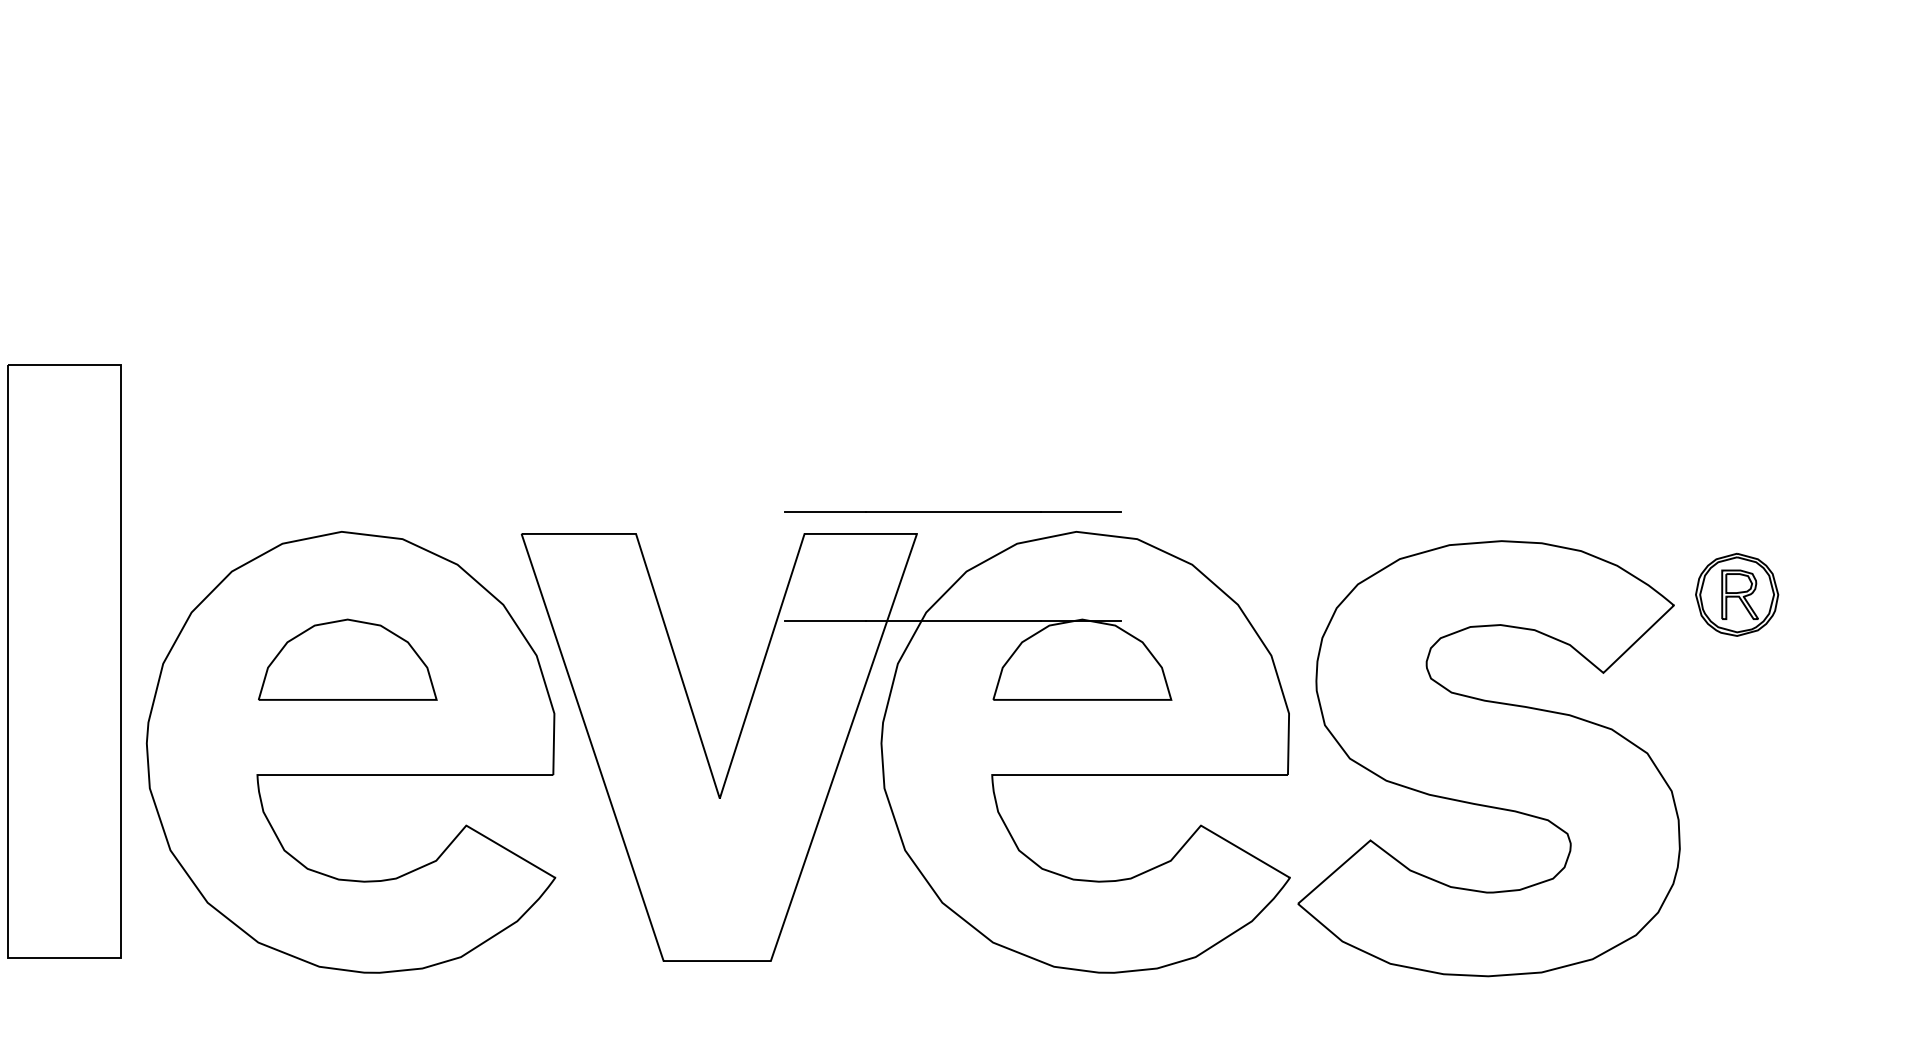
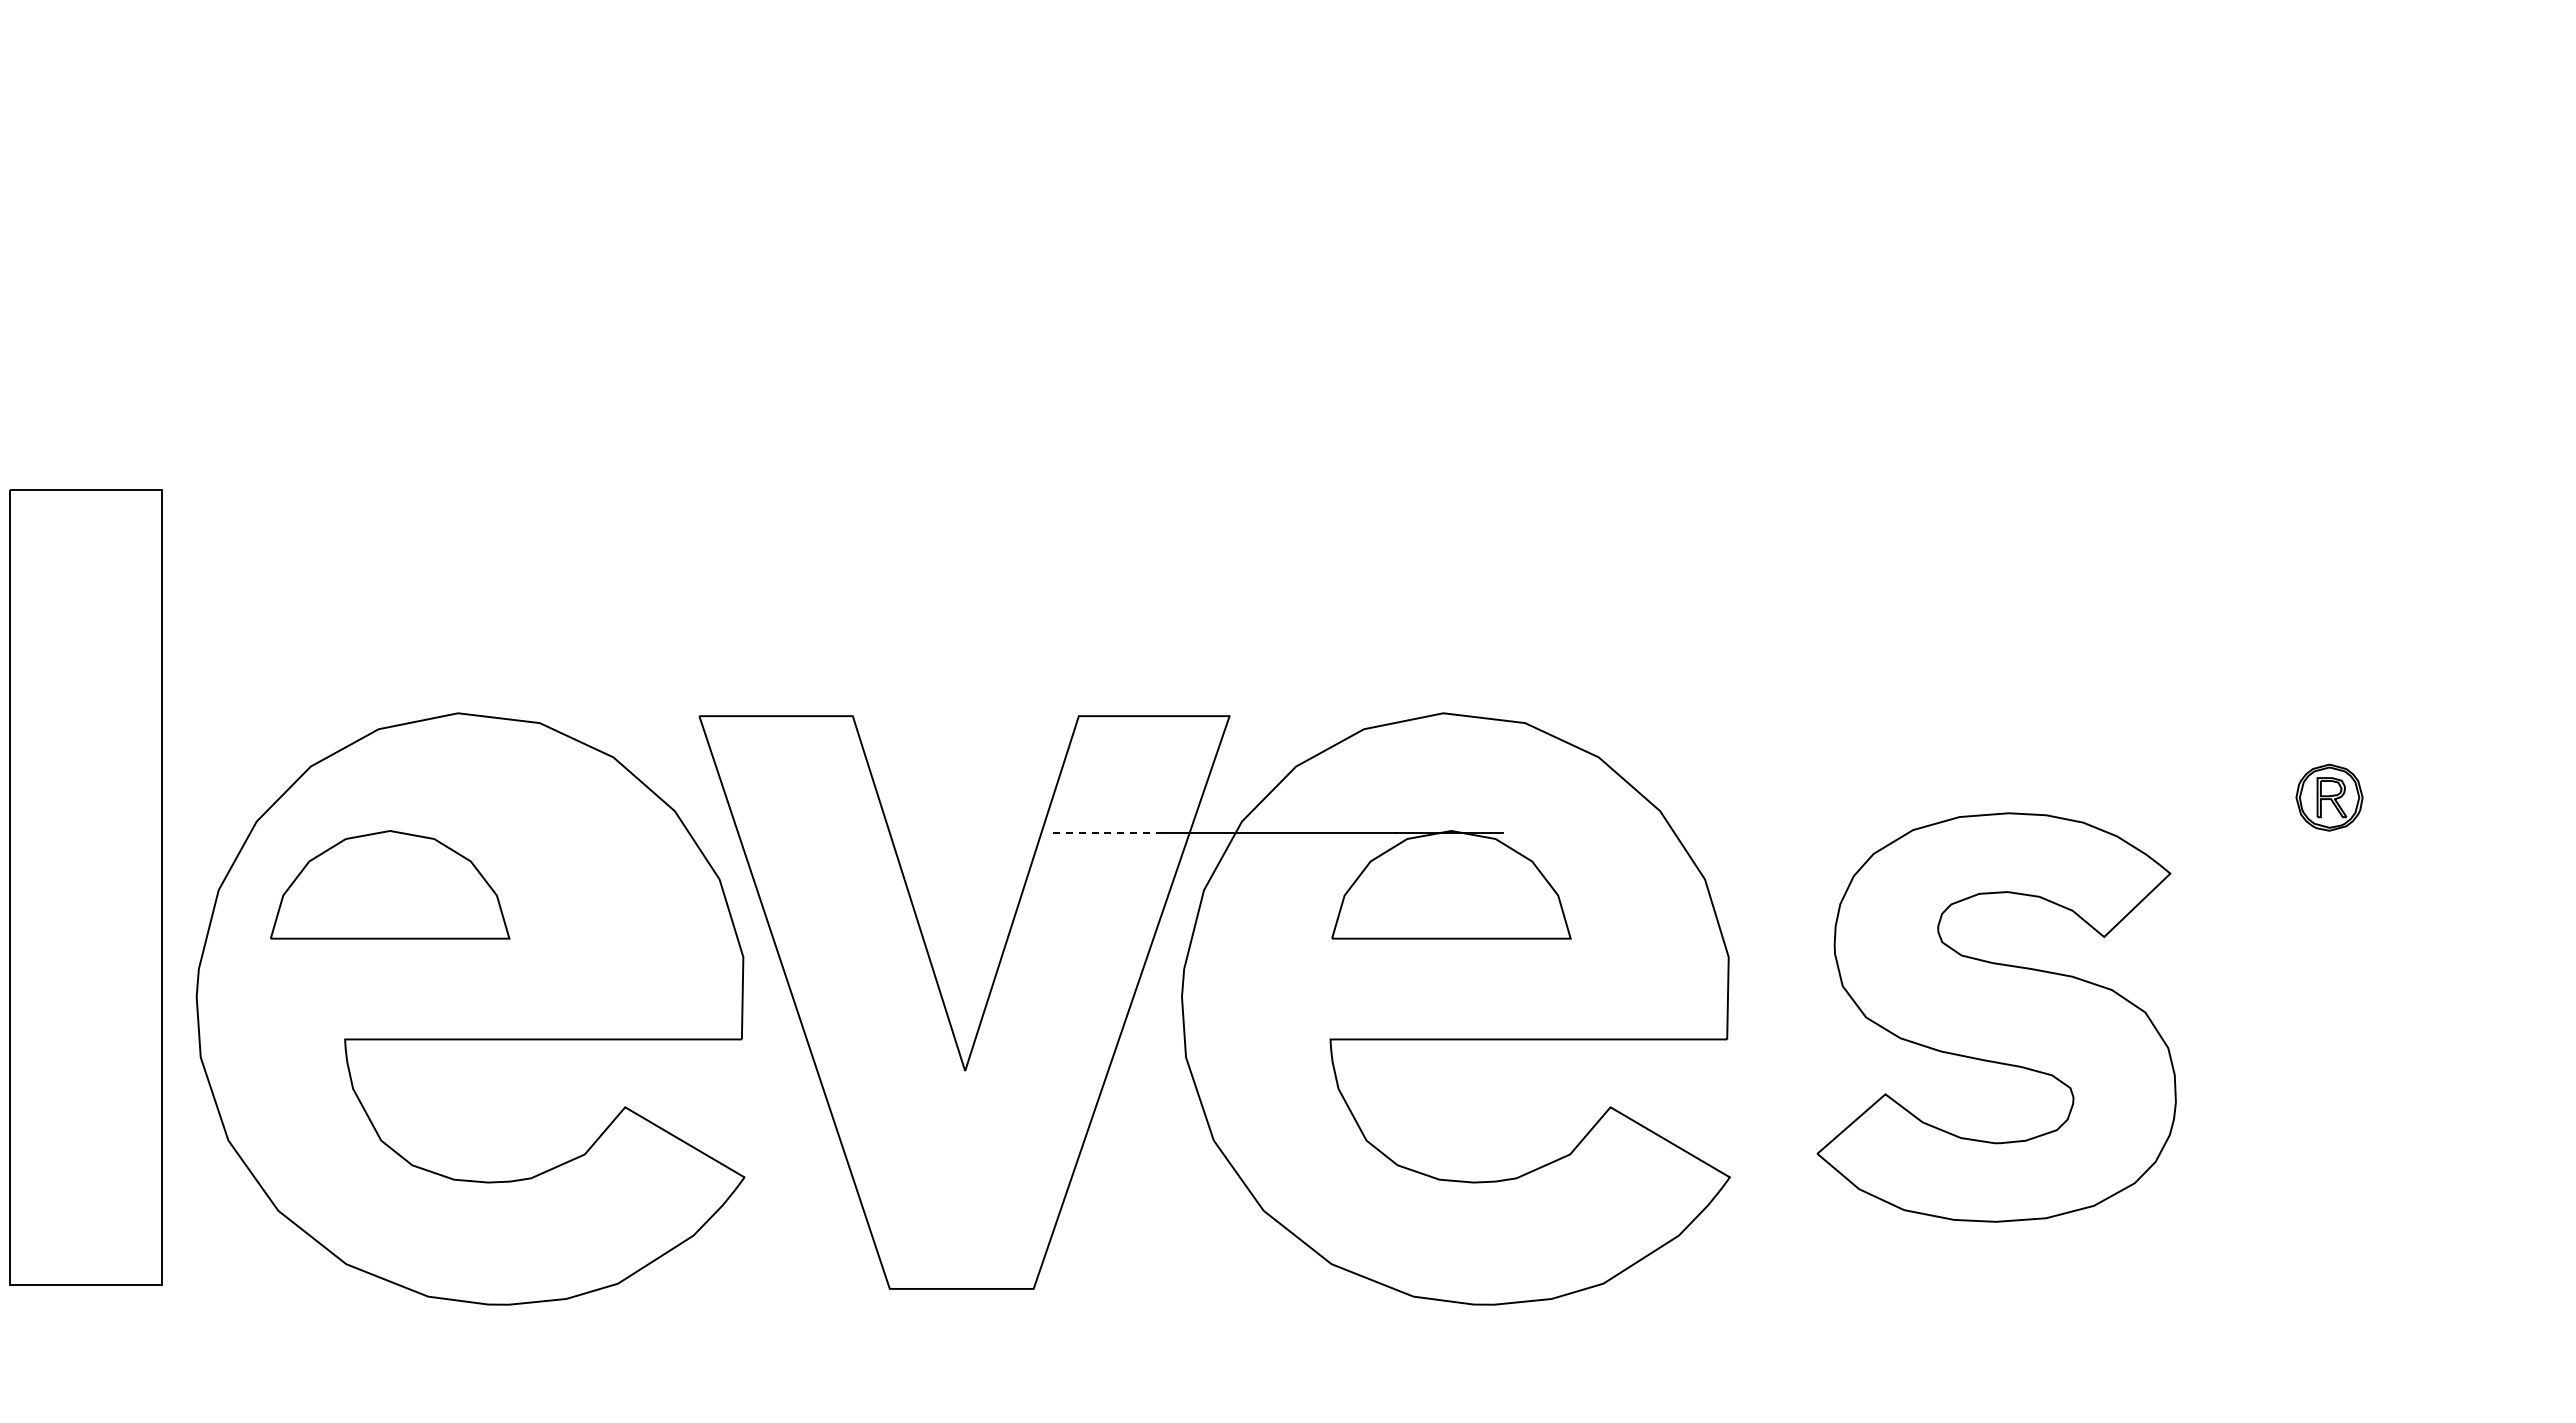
line: (952, 511) -> (1277, 685), removed
part: (1737, 594) -> (2329, 797), size x0.6
line: (825, 621) -> (1106, 833), solid -> dashed
part: (347, 659) -> (390, 884), moved
part: (1488, 758) -> (1996, 1017), size x0.7

